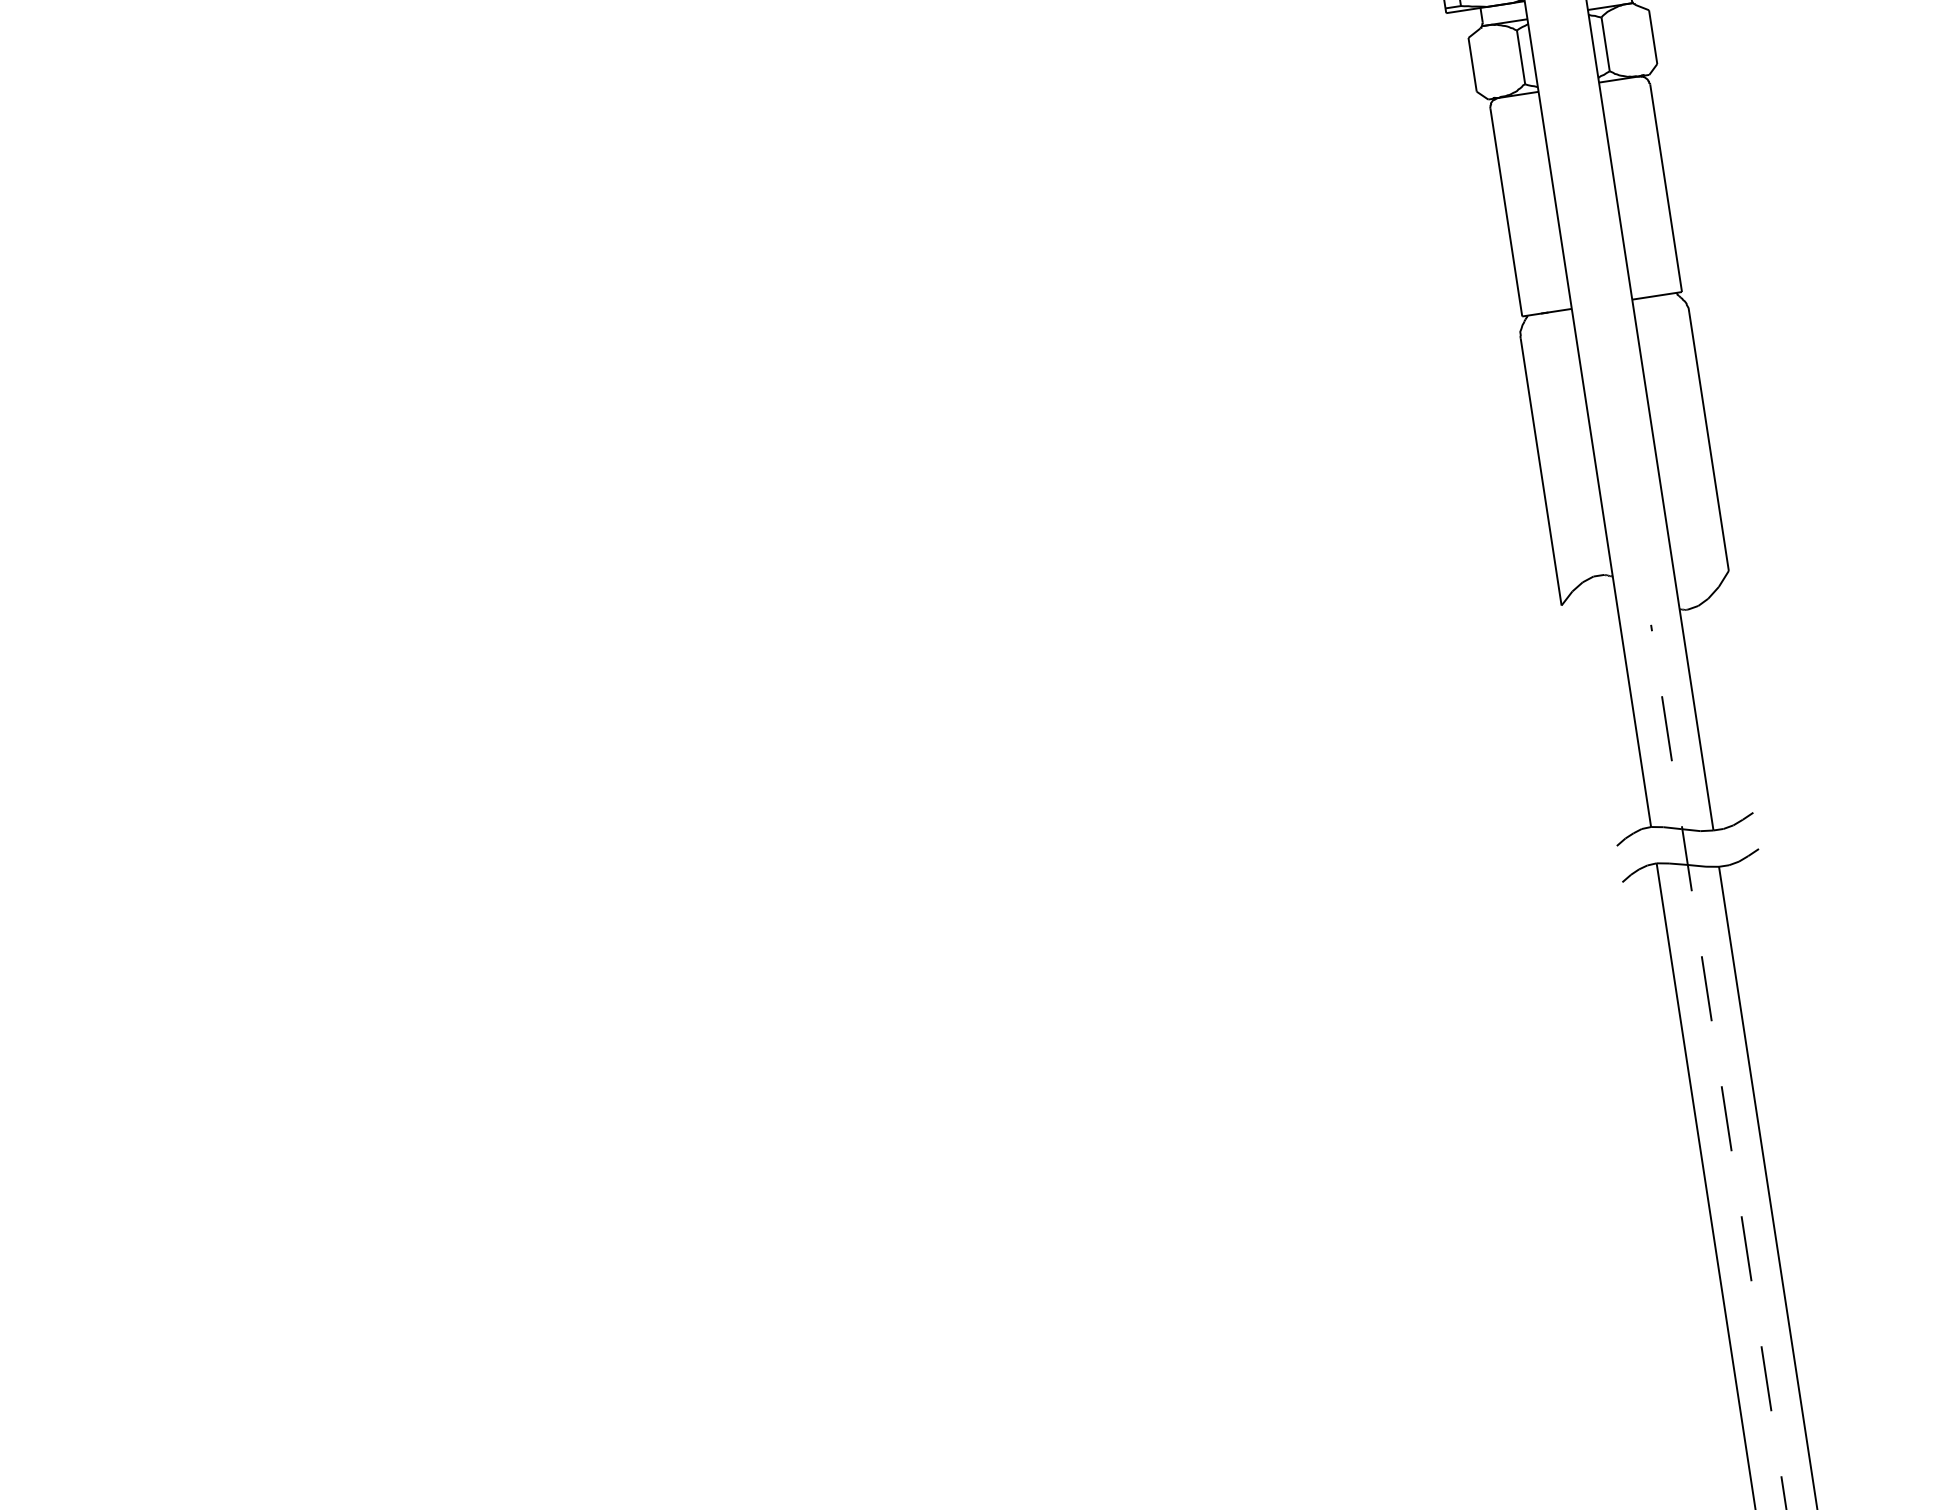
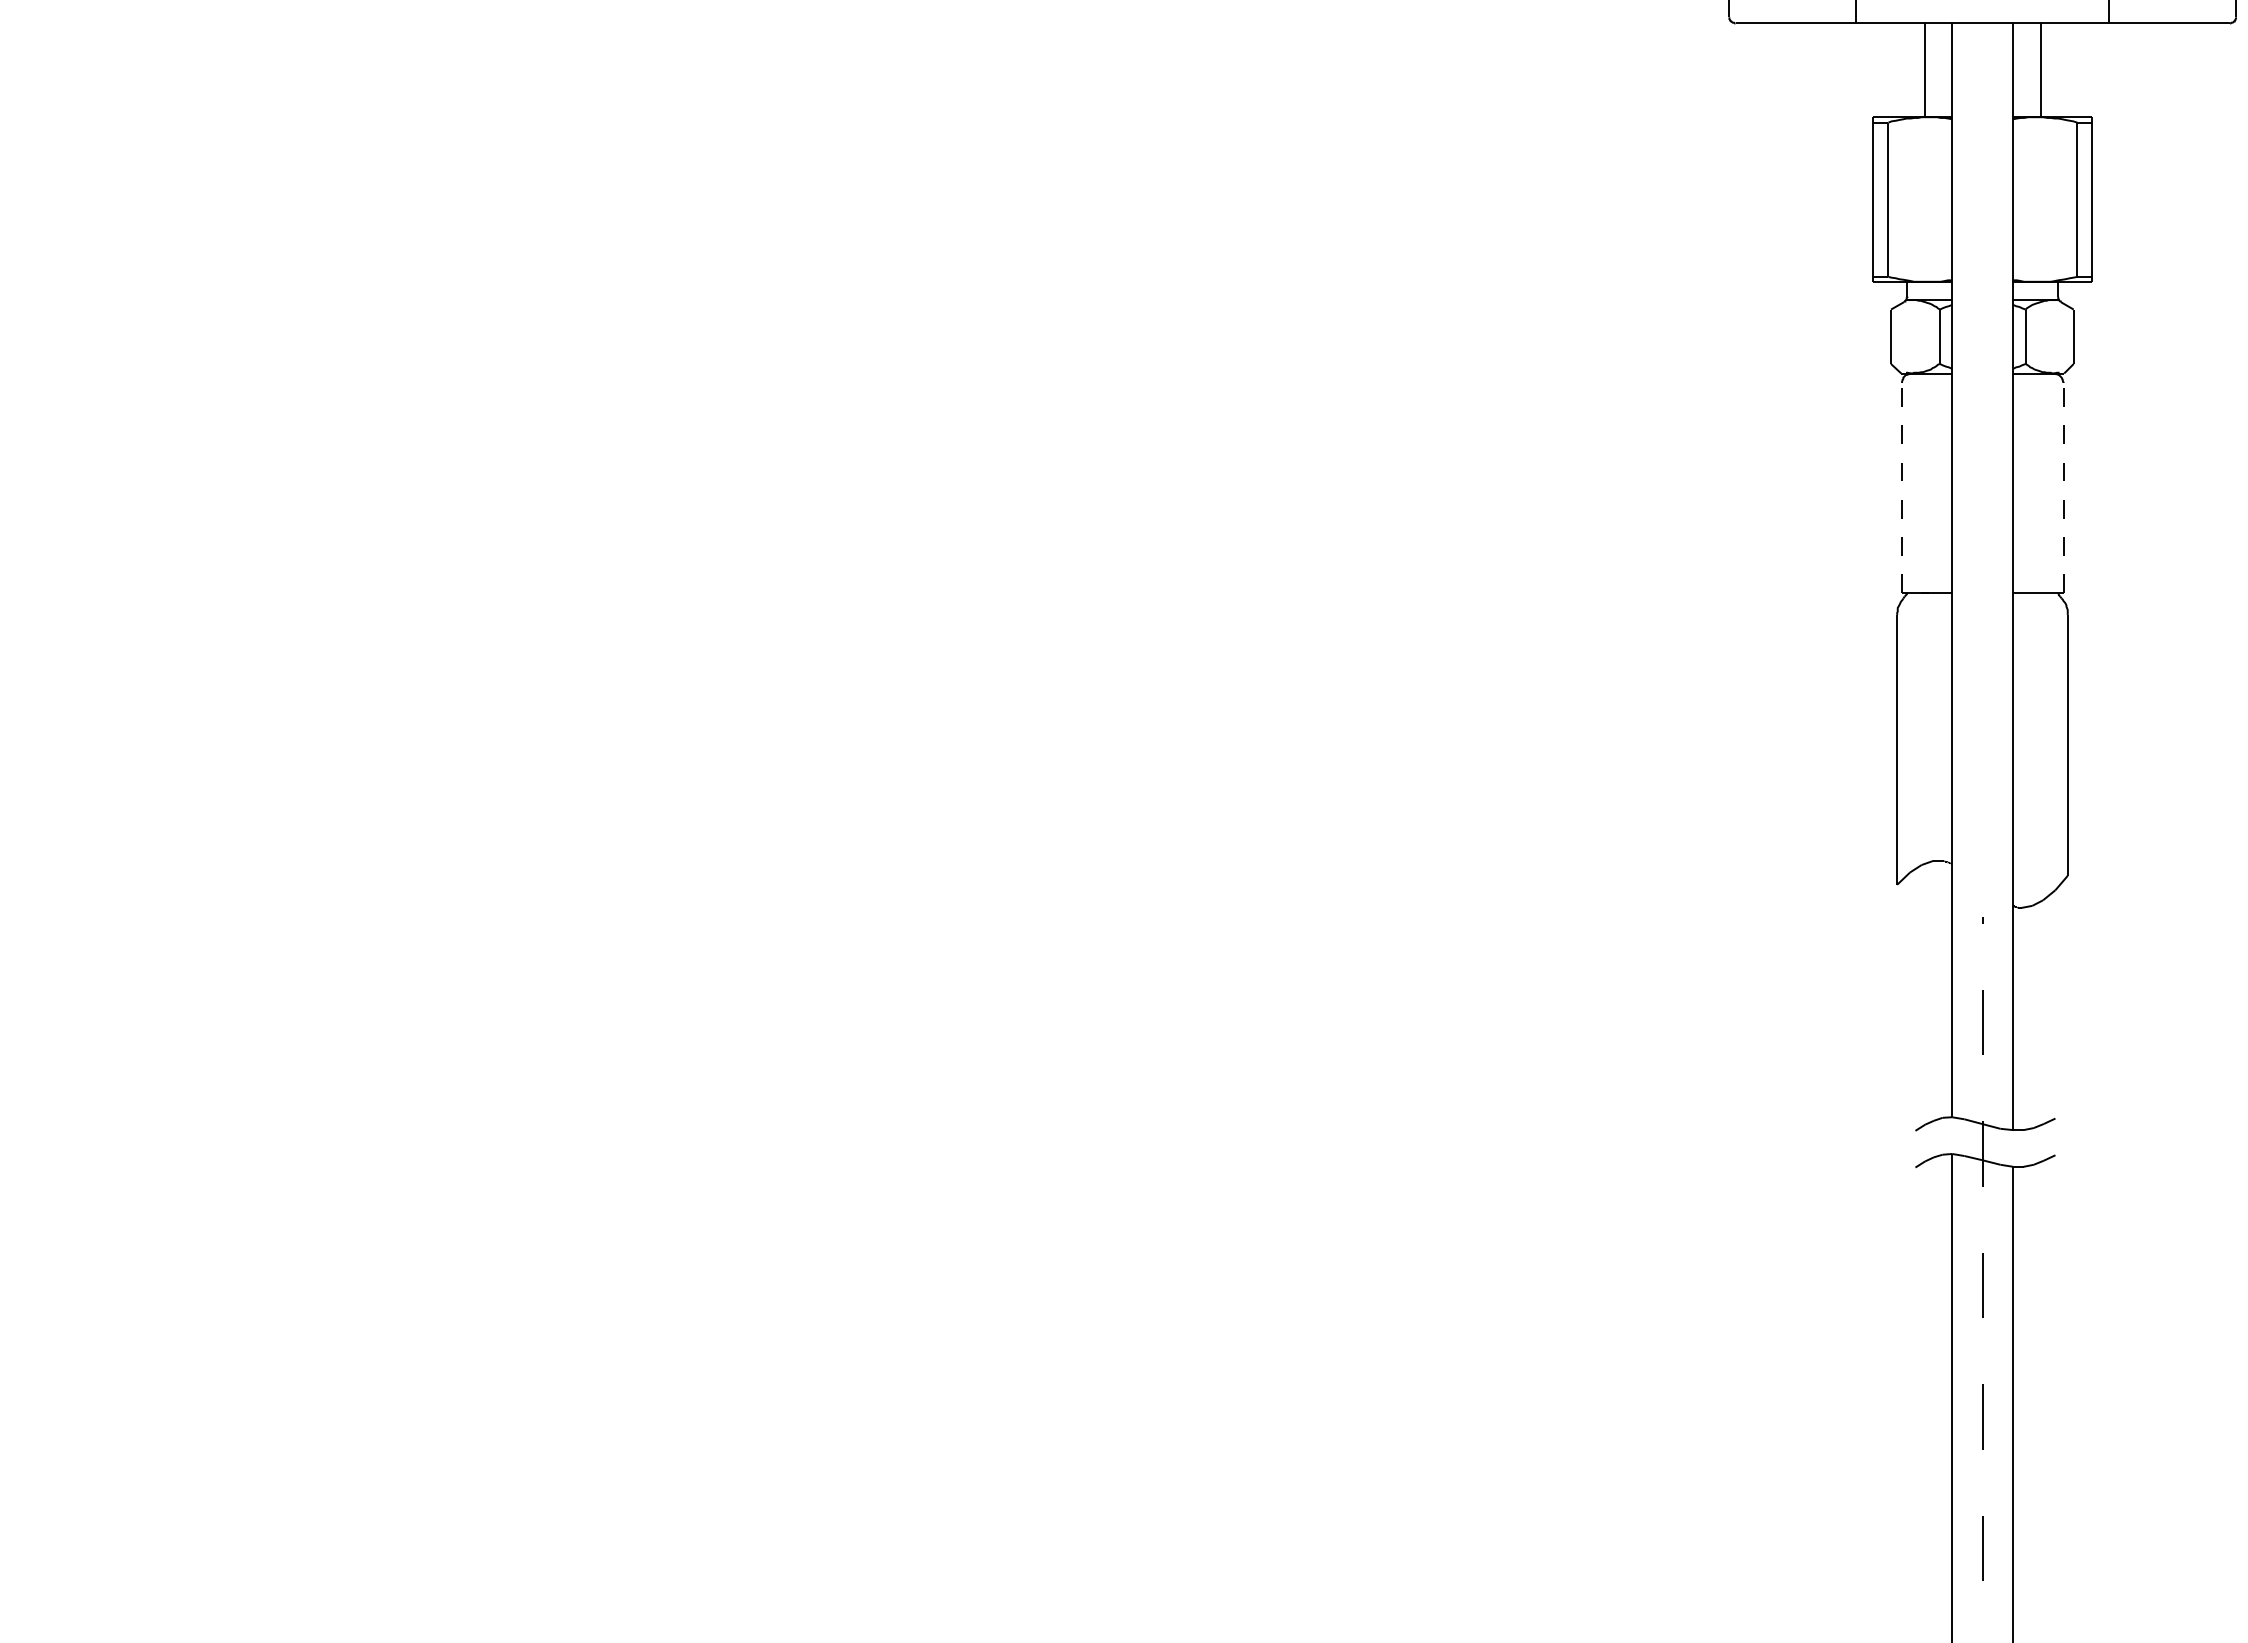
line: (1665, 187) -> (2063, 487), solid -> dashed
line: (1506, 212) -> (1902, 487), solid -> dashed

